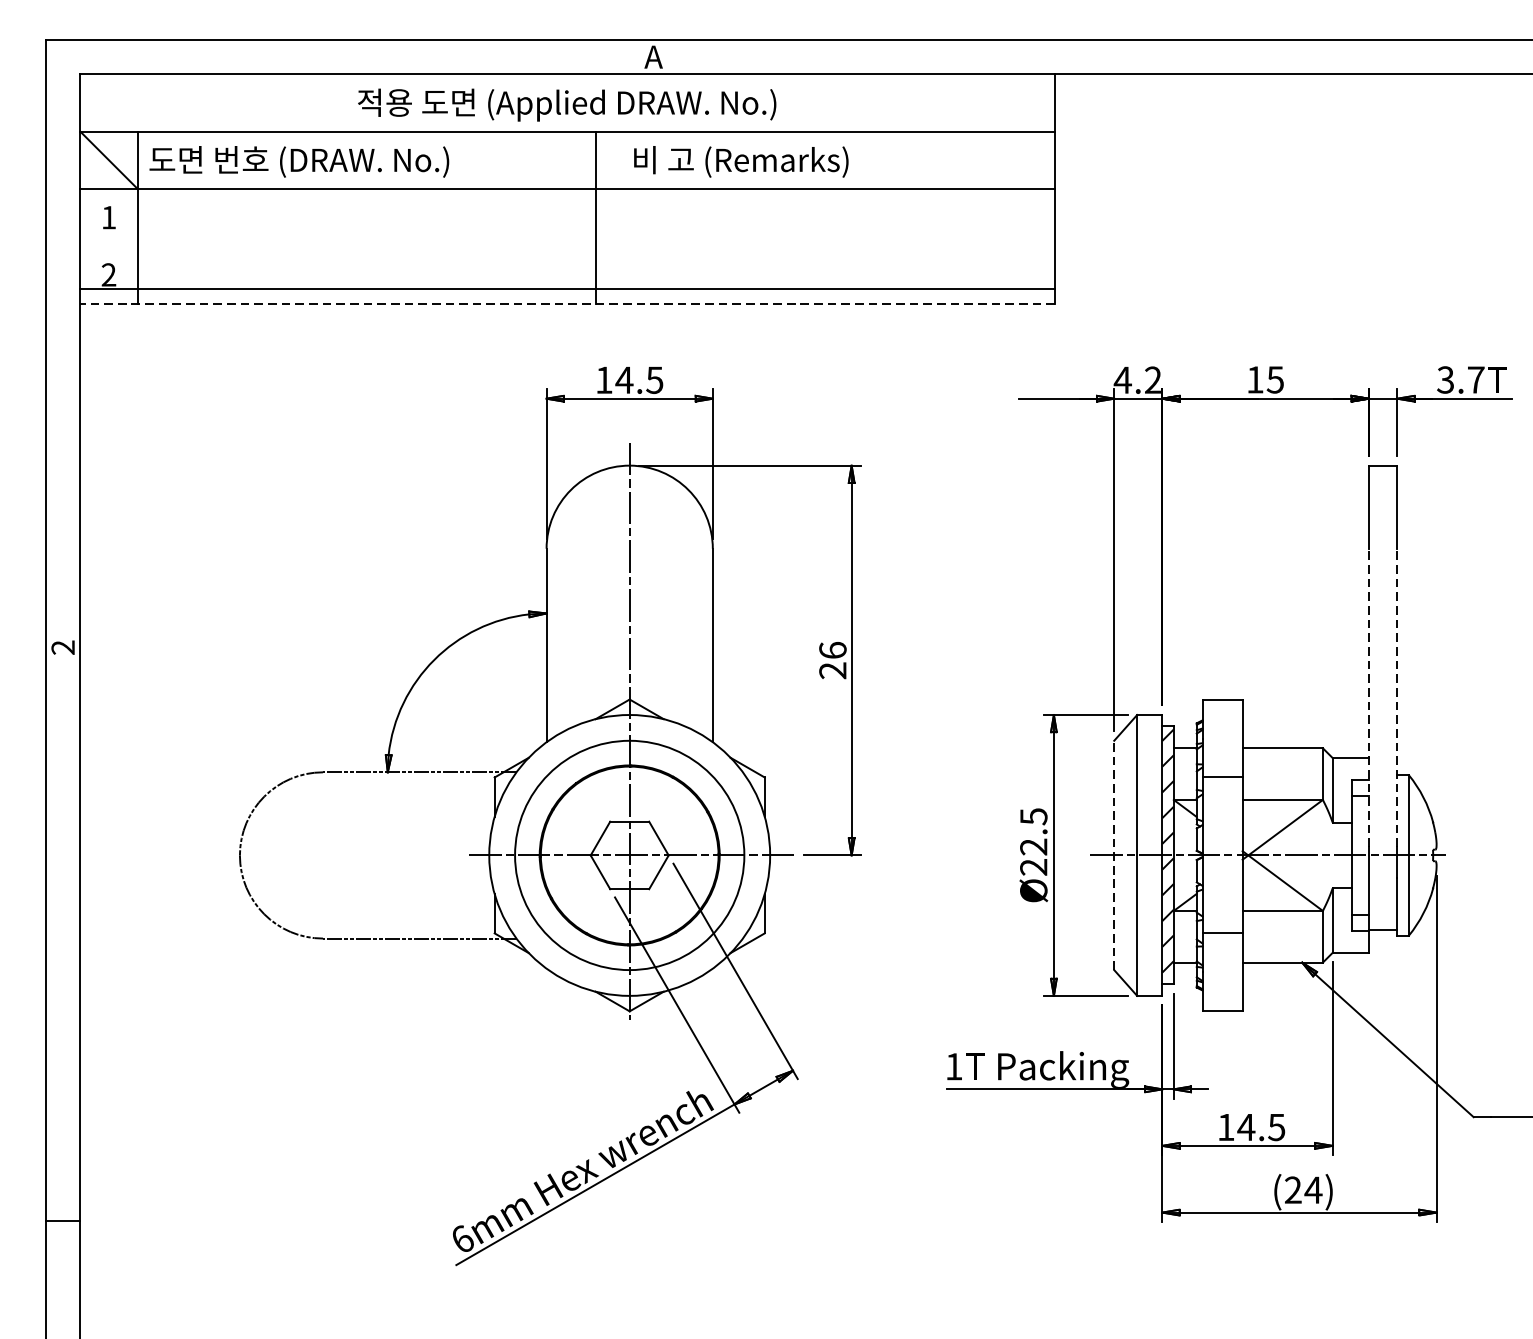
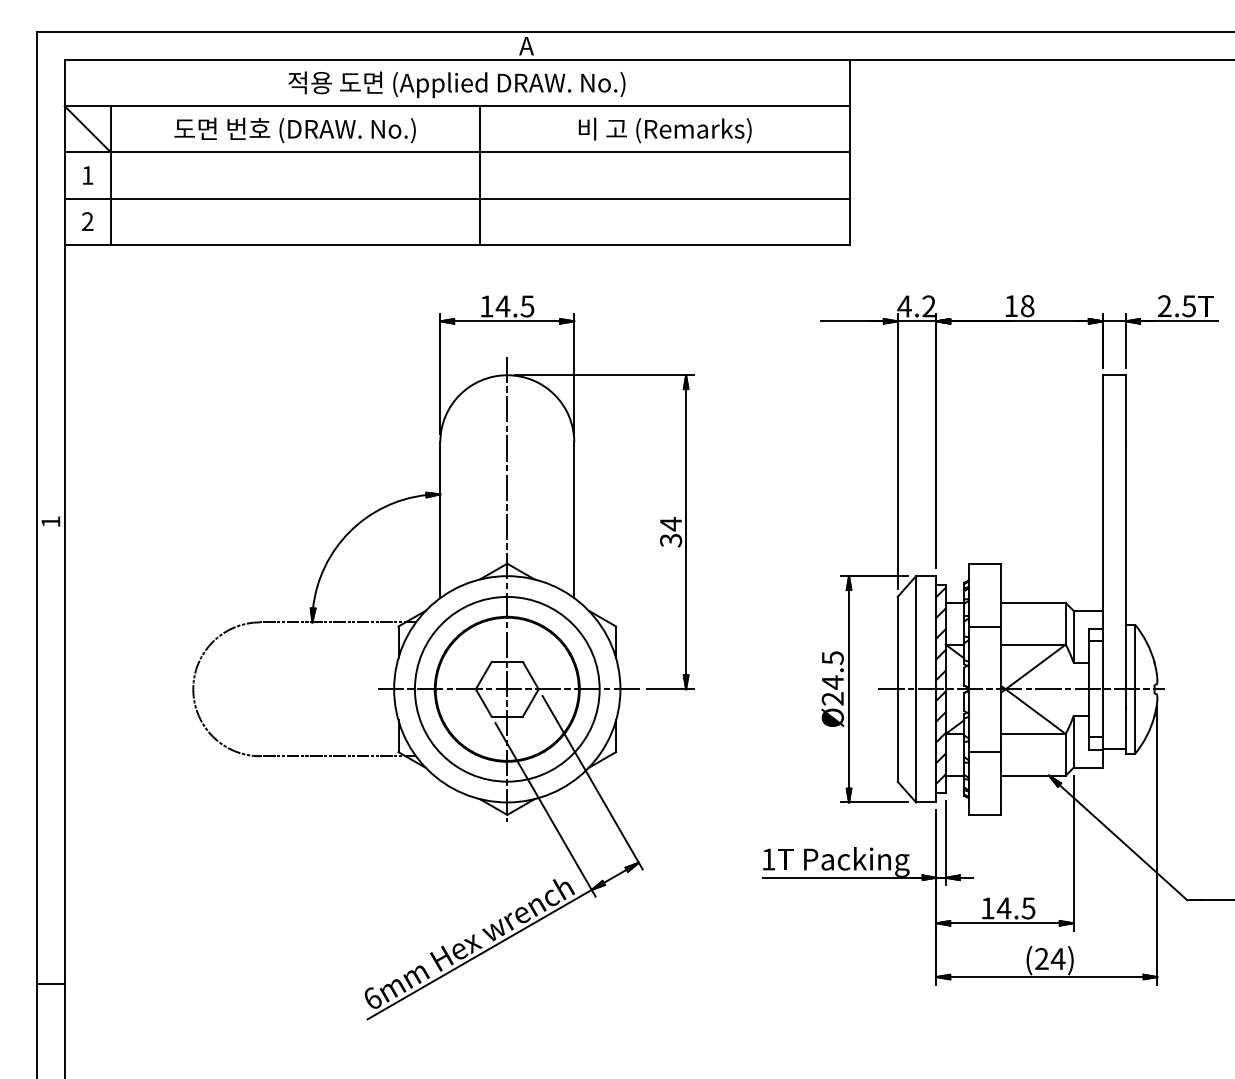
text: (298, 161) -> (294, 130), moved
text: (740, 161) -> (664, 130), moved
line: (566, 288) -> (456, 198), moved
line: (567, 303) -> (457, 244), dashed -> solid
text: (1275, 380) -> (1027, 306), 15 -> 18
text: (1460, 380) -> (1176, 306), 3.7 -> 2.5
text: (62, 647) -> (50, 521), 2 -> 1
text: (833, 659) -> (671, 531), 26 -> 34
line: (1368, 696) -> (1102, 561), dashed -> solid
line: (1397, 696) -> (1125, 561), dashed -> solid
text: (1033, 846) -> (832, 682), 22.5 -> 24.5
line: (1114, 854) -> (897, 688), dashed -> solid

